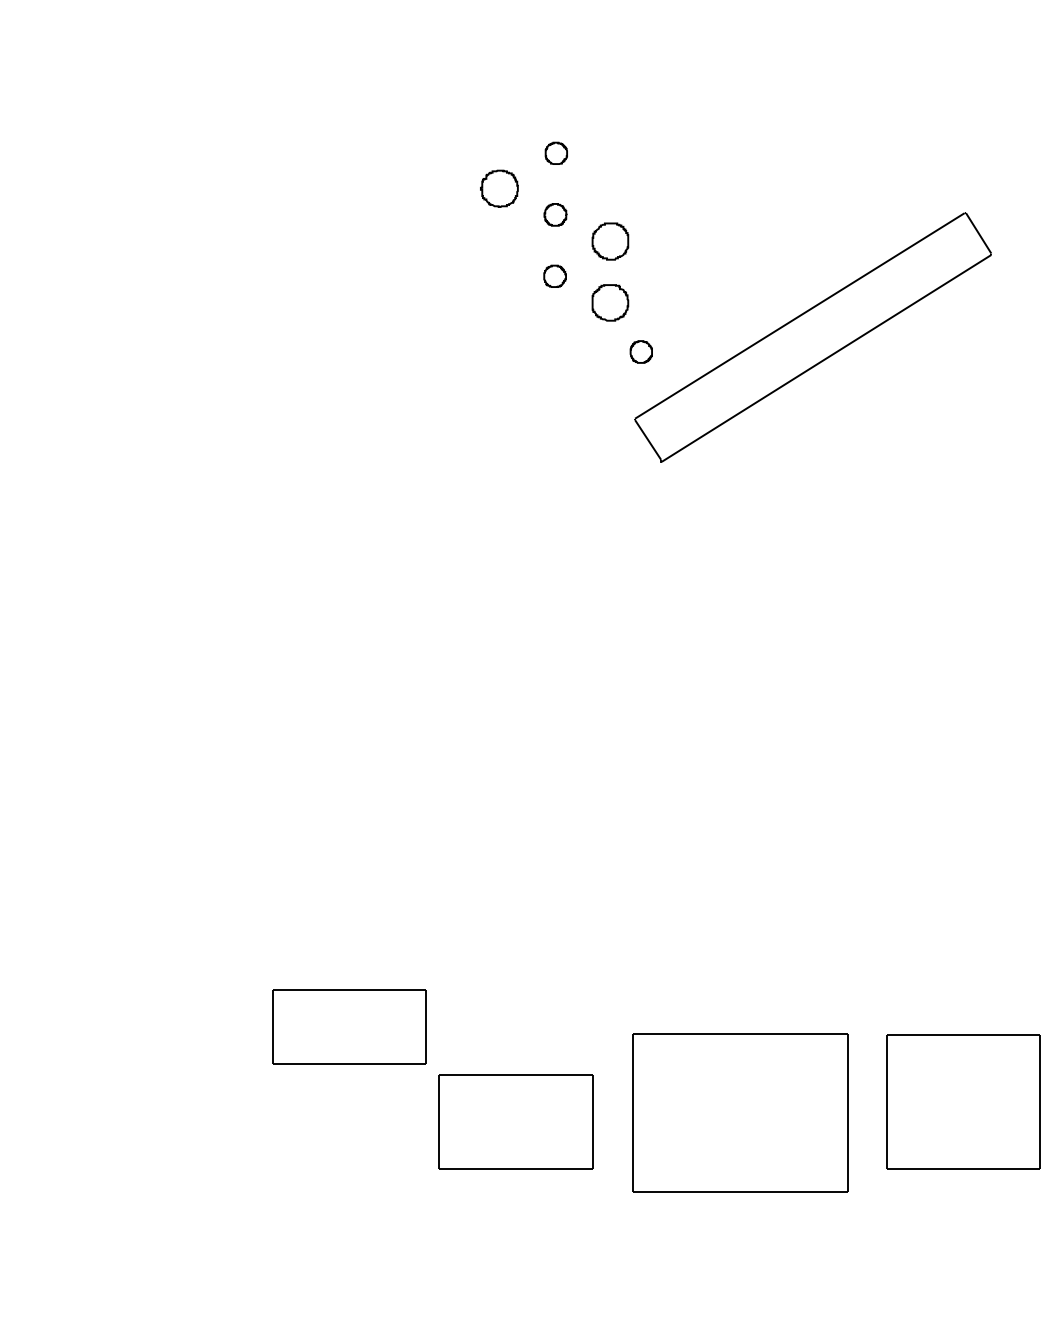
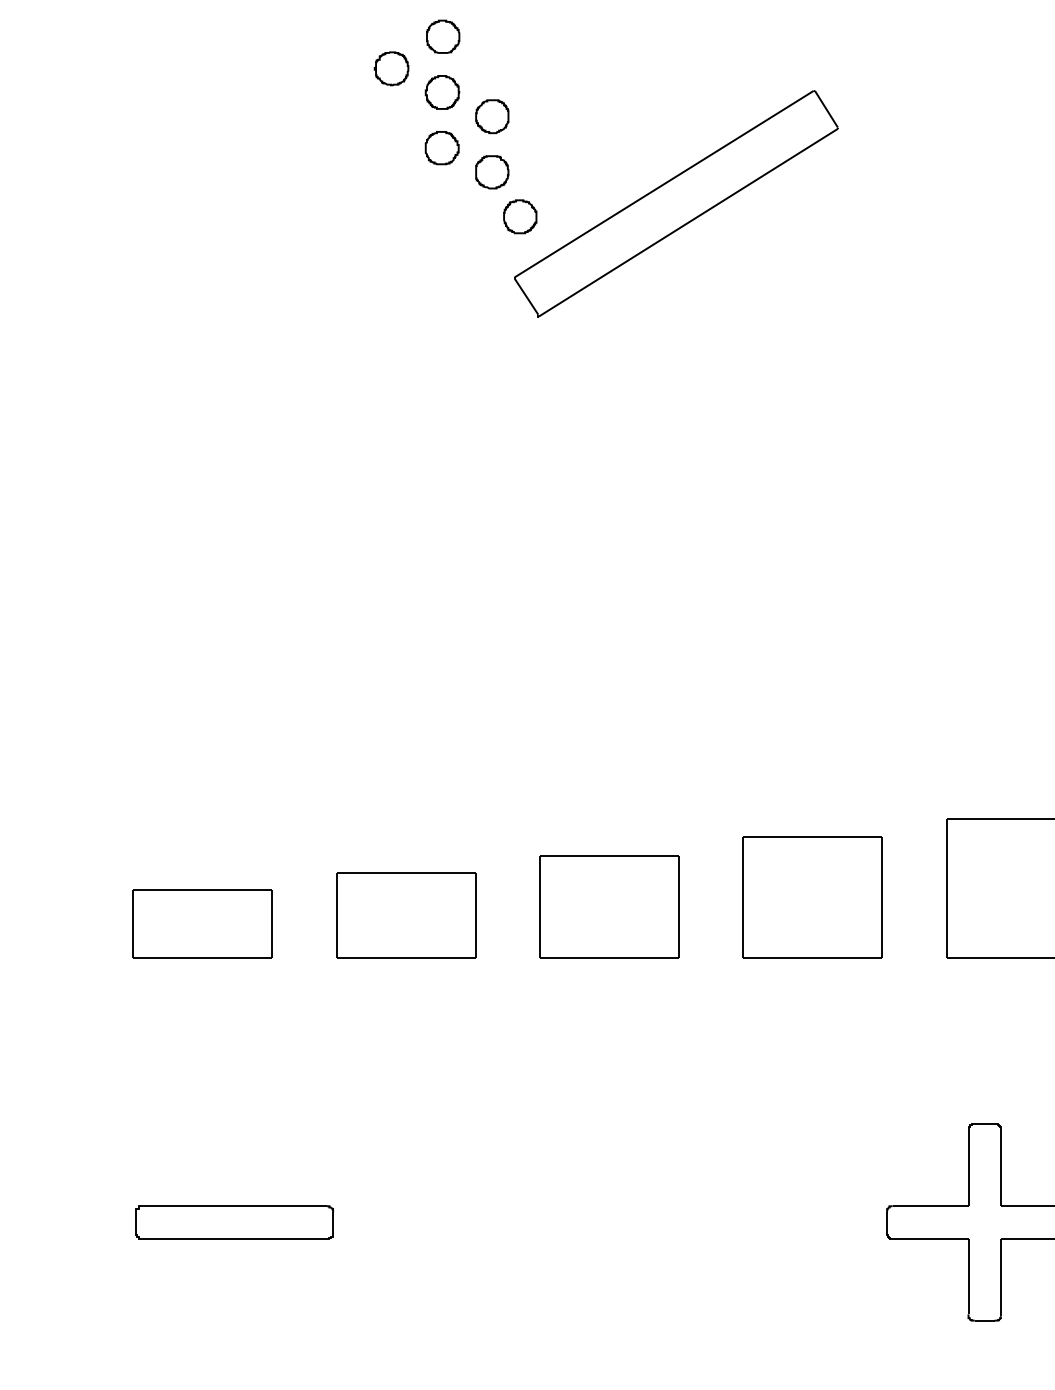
part: (556, 153) -> (443, 36), size x1.67
part: (555, 214) -> (442, 92), size x1.67
part: (554, 276) -> (441, 148), size x1.67
part: (641, 351) -> (520, 216), size x1.67
part: (349, 1026) -> (202, 923), moved
part: (739, 1112) -> (609, 906), size x0.71

